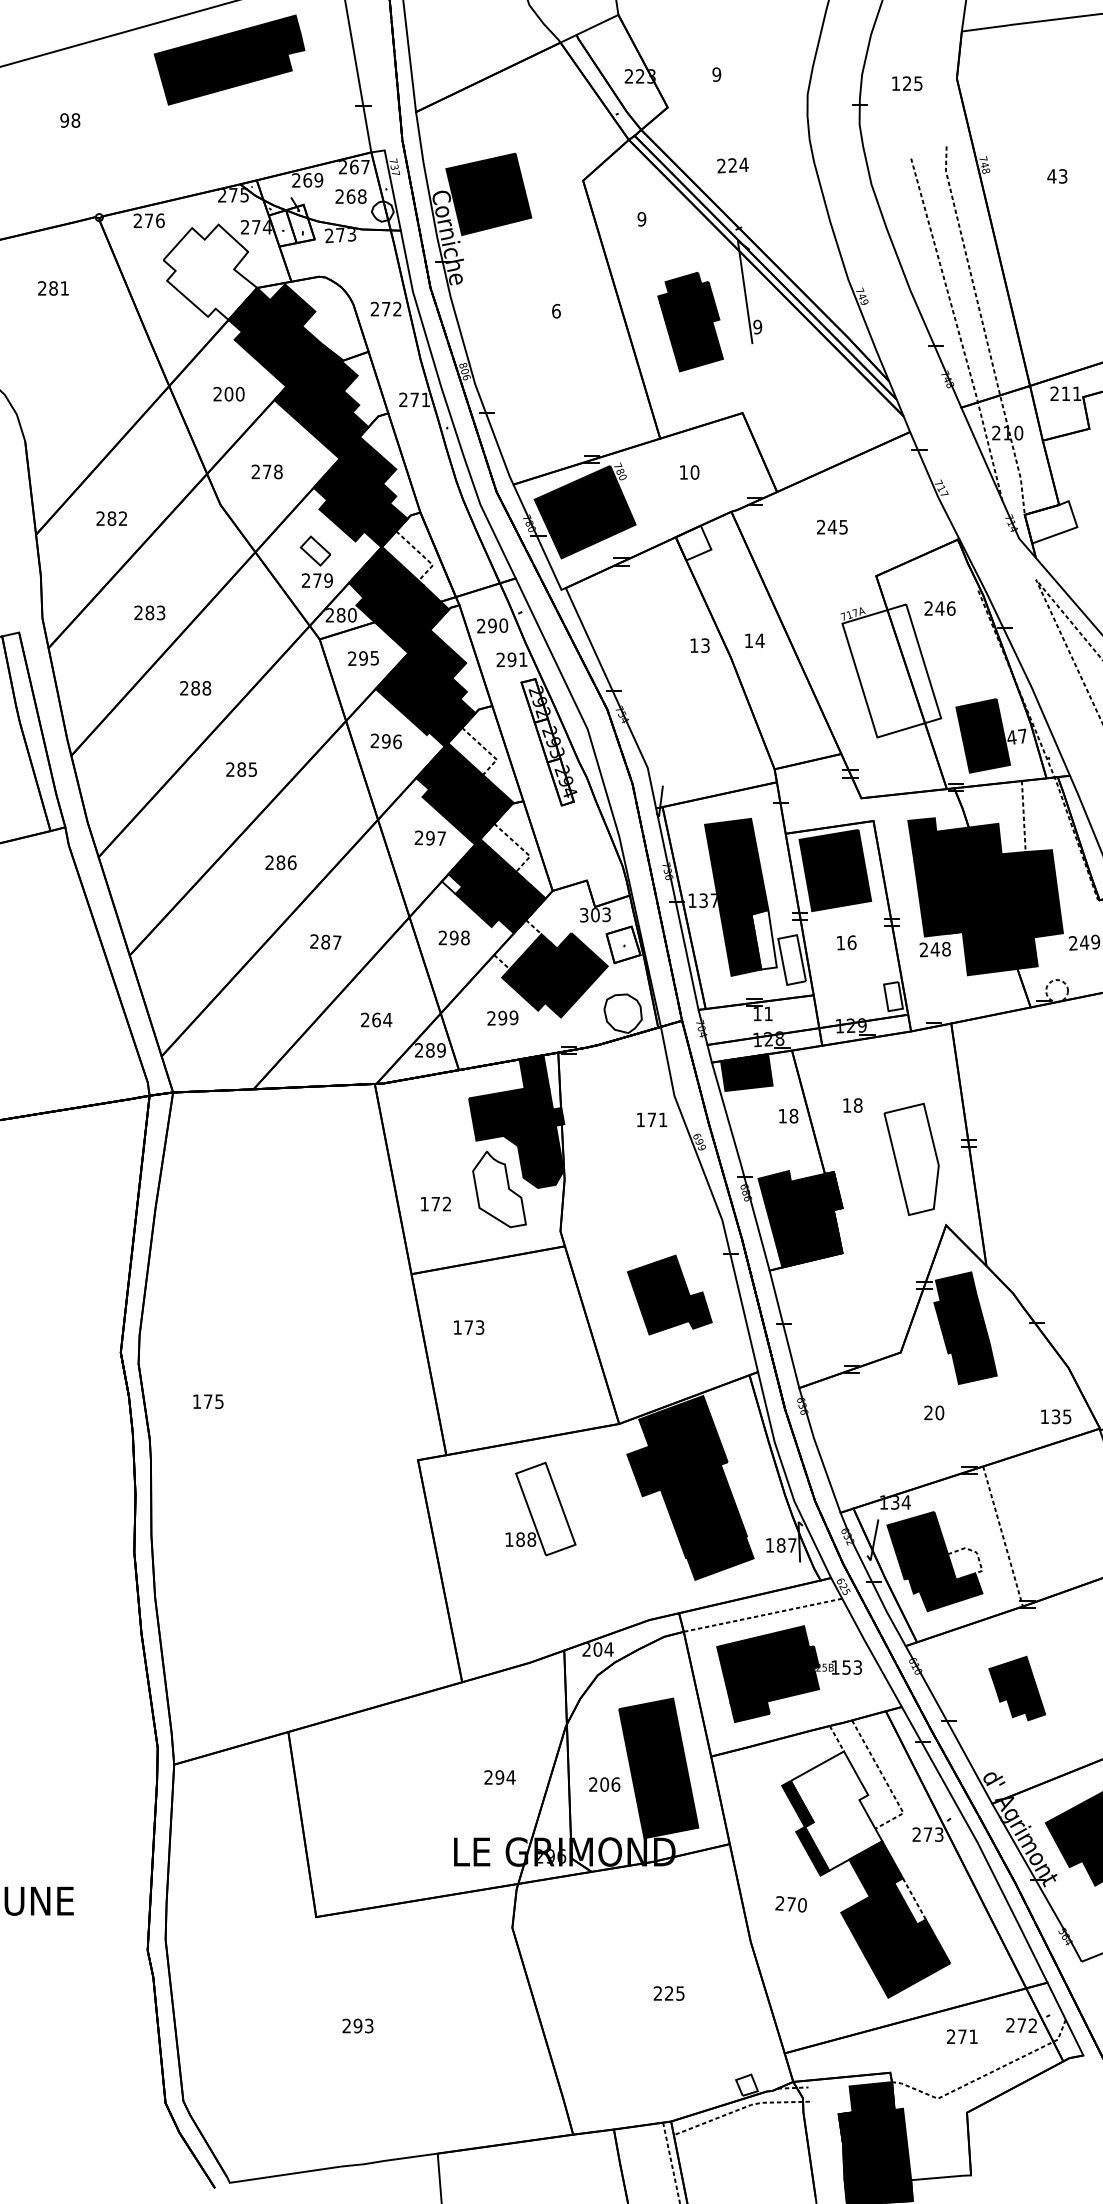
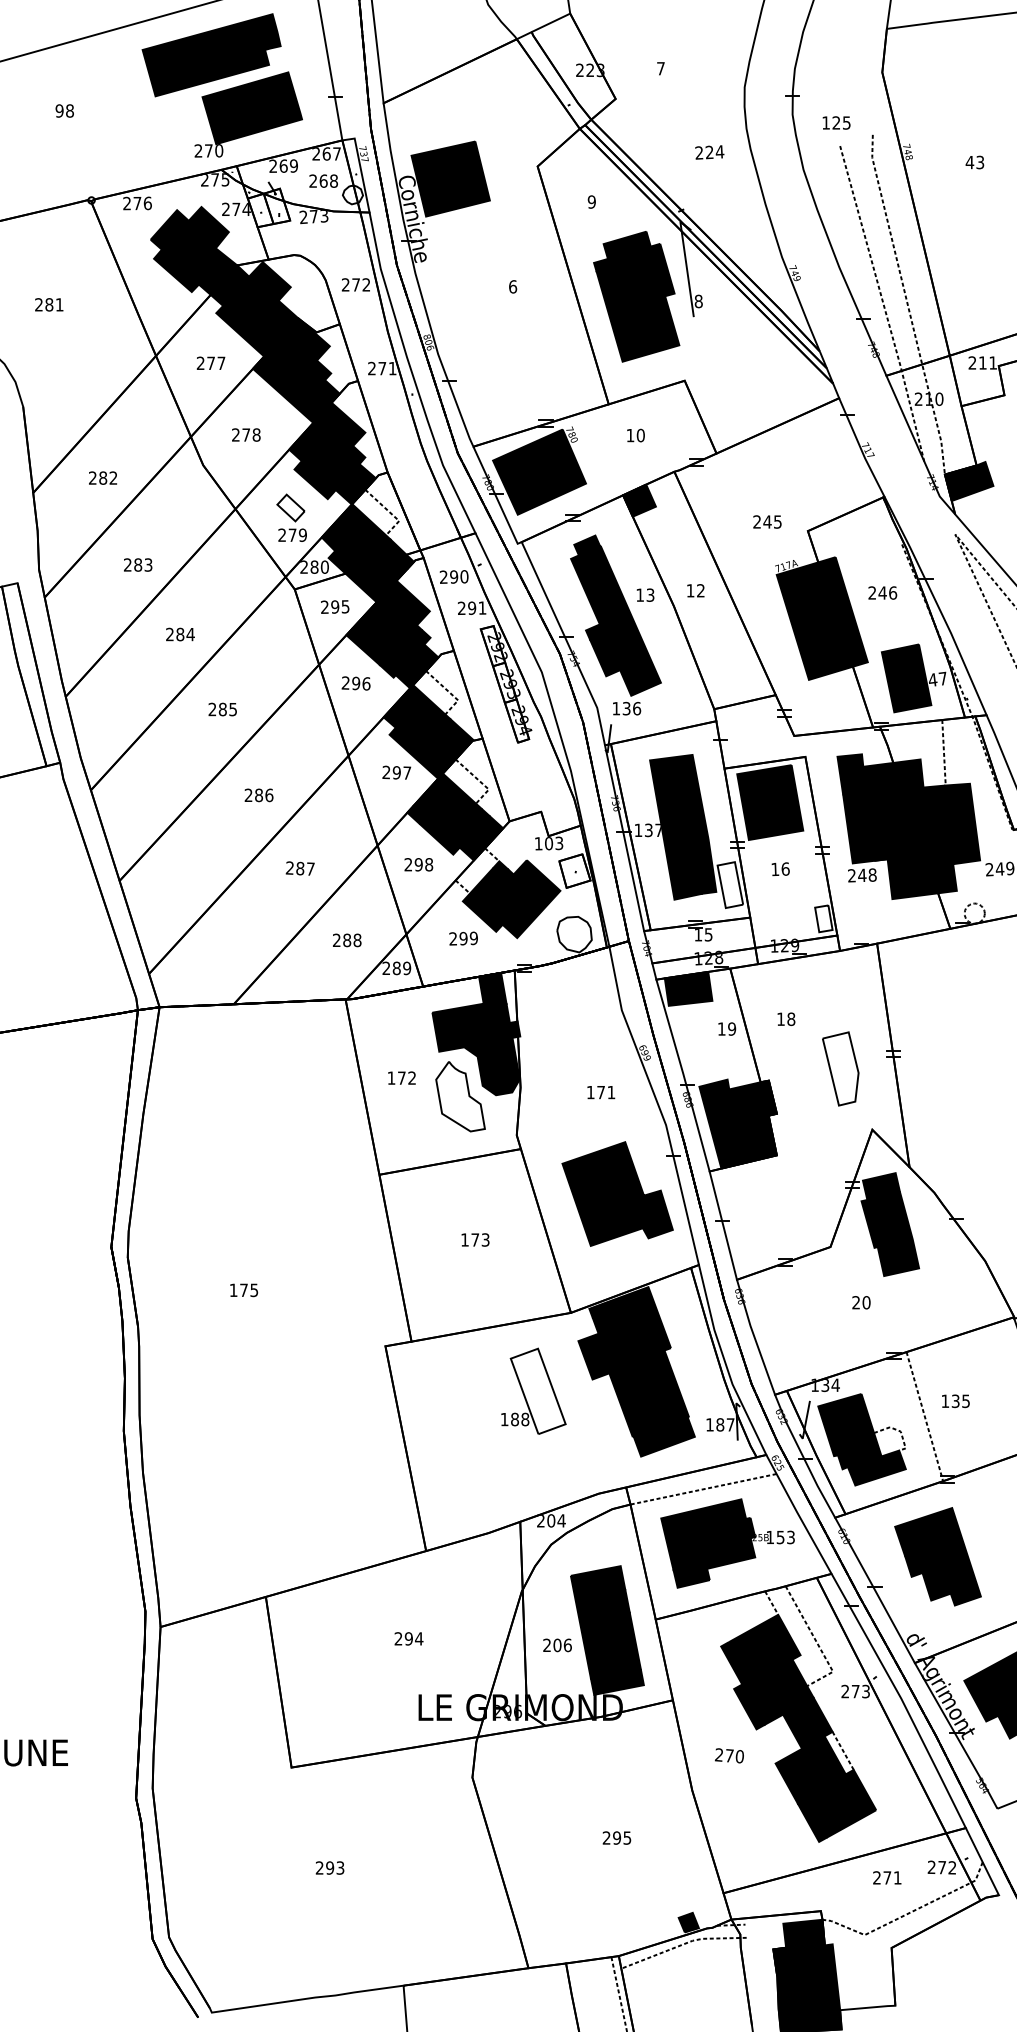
text: (716, 74) -> (660, 68), 9 -> 7
text: (907, 83) -> (836, 122), moved
part: (269, 124) -> (248, 114), added
text: (732, 165) -> (709, 152), moved
fill: (209, 271) -> (193, 250), added
text: (53, 288) -> (49, 304), moved
part: (690, 321) -> (636, 296), size x1.43
text: (757, 327) -> (698, 301), 9 -> 8
text: (234, 394) -> (216, 363), 200 -> 277
fill: (1050, 522) -> (968, 481), added
text: (832, 526) -> (767, 521), moved
fill: (693, 542) -> (639, 500), added
text: (939, 608) -> (882, 592), moved
text: (759, 640) -> (700, 590), 14 -> 12
fill: (890, 670) -> (821, 618), added
part: (667, 677) -> (615, 624), added
text: (206, 688) -> (190, 634), 288 -> 284
fill: (451, 883) -> (416, 814), added
text: (584, 914) -> (538, 843), 303 -> 103
fill: (764, 938) -> (704, 865), added
text: (768, 1013) -> (708, 934), 11 -> 15
text: (382, 1020) -> (352, 940), 264 -> 288
text: (794, 1115) -> (732, 1028), 18 -> 19
text: (652, 1119) -> (601, 1092), moved
part: (911, 1158) -> (840, 1068), size x0.71
text: (435, 1203) -> (401, 1077), moved
part: (669, 1294) -> (617, 1193), size x1.43
text: (469, 1327) -> (475, 1239), moved
text: (208, 1401) -> (244, 1290), moved
text: (1055, 1417) -> (955, 1401), moved
part: (540, 1508) -> (533, 1390), moved
part: (1016, 1688) -> (937, 1556), size x1.67
text: (499, 1777) -> (408, 1638), moved
fill: (836, 1810) -> (771, 1669), added
text: (669, 1992) -> (617, 1837), 225 -> 295
fill: (746, 2085) -> (688, 1922), added

